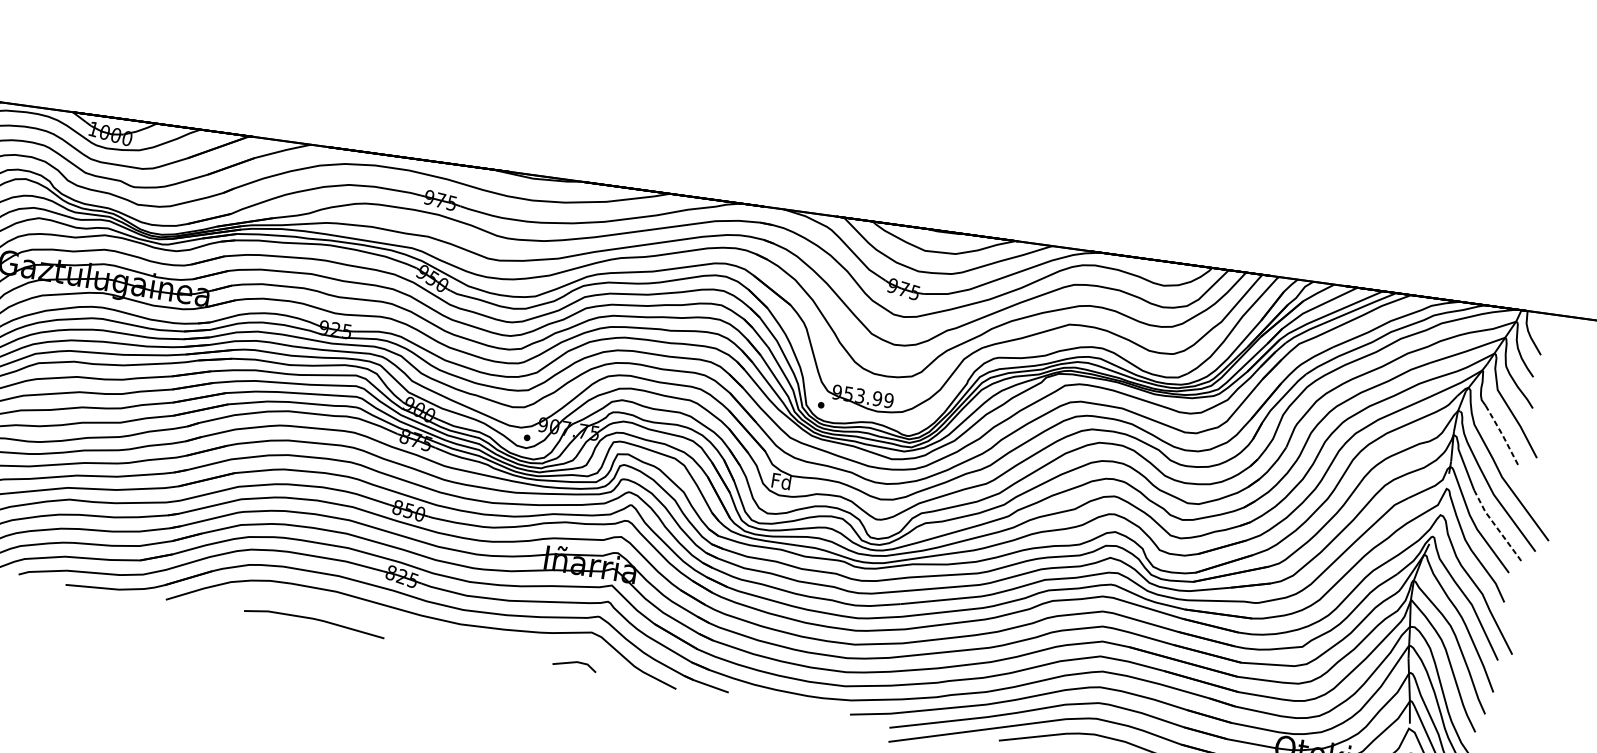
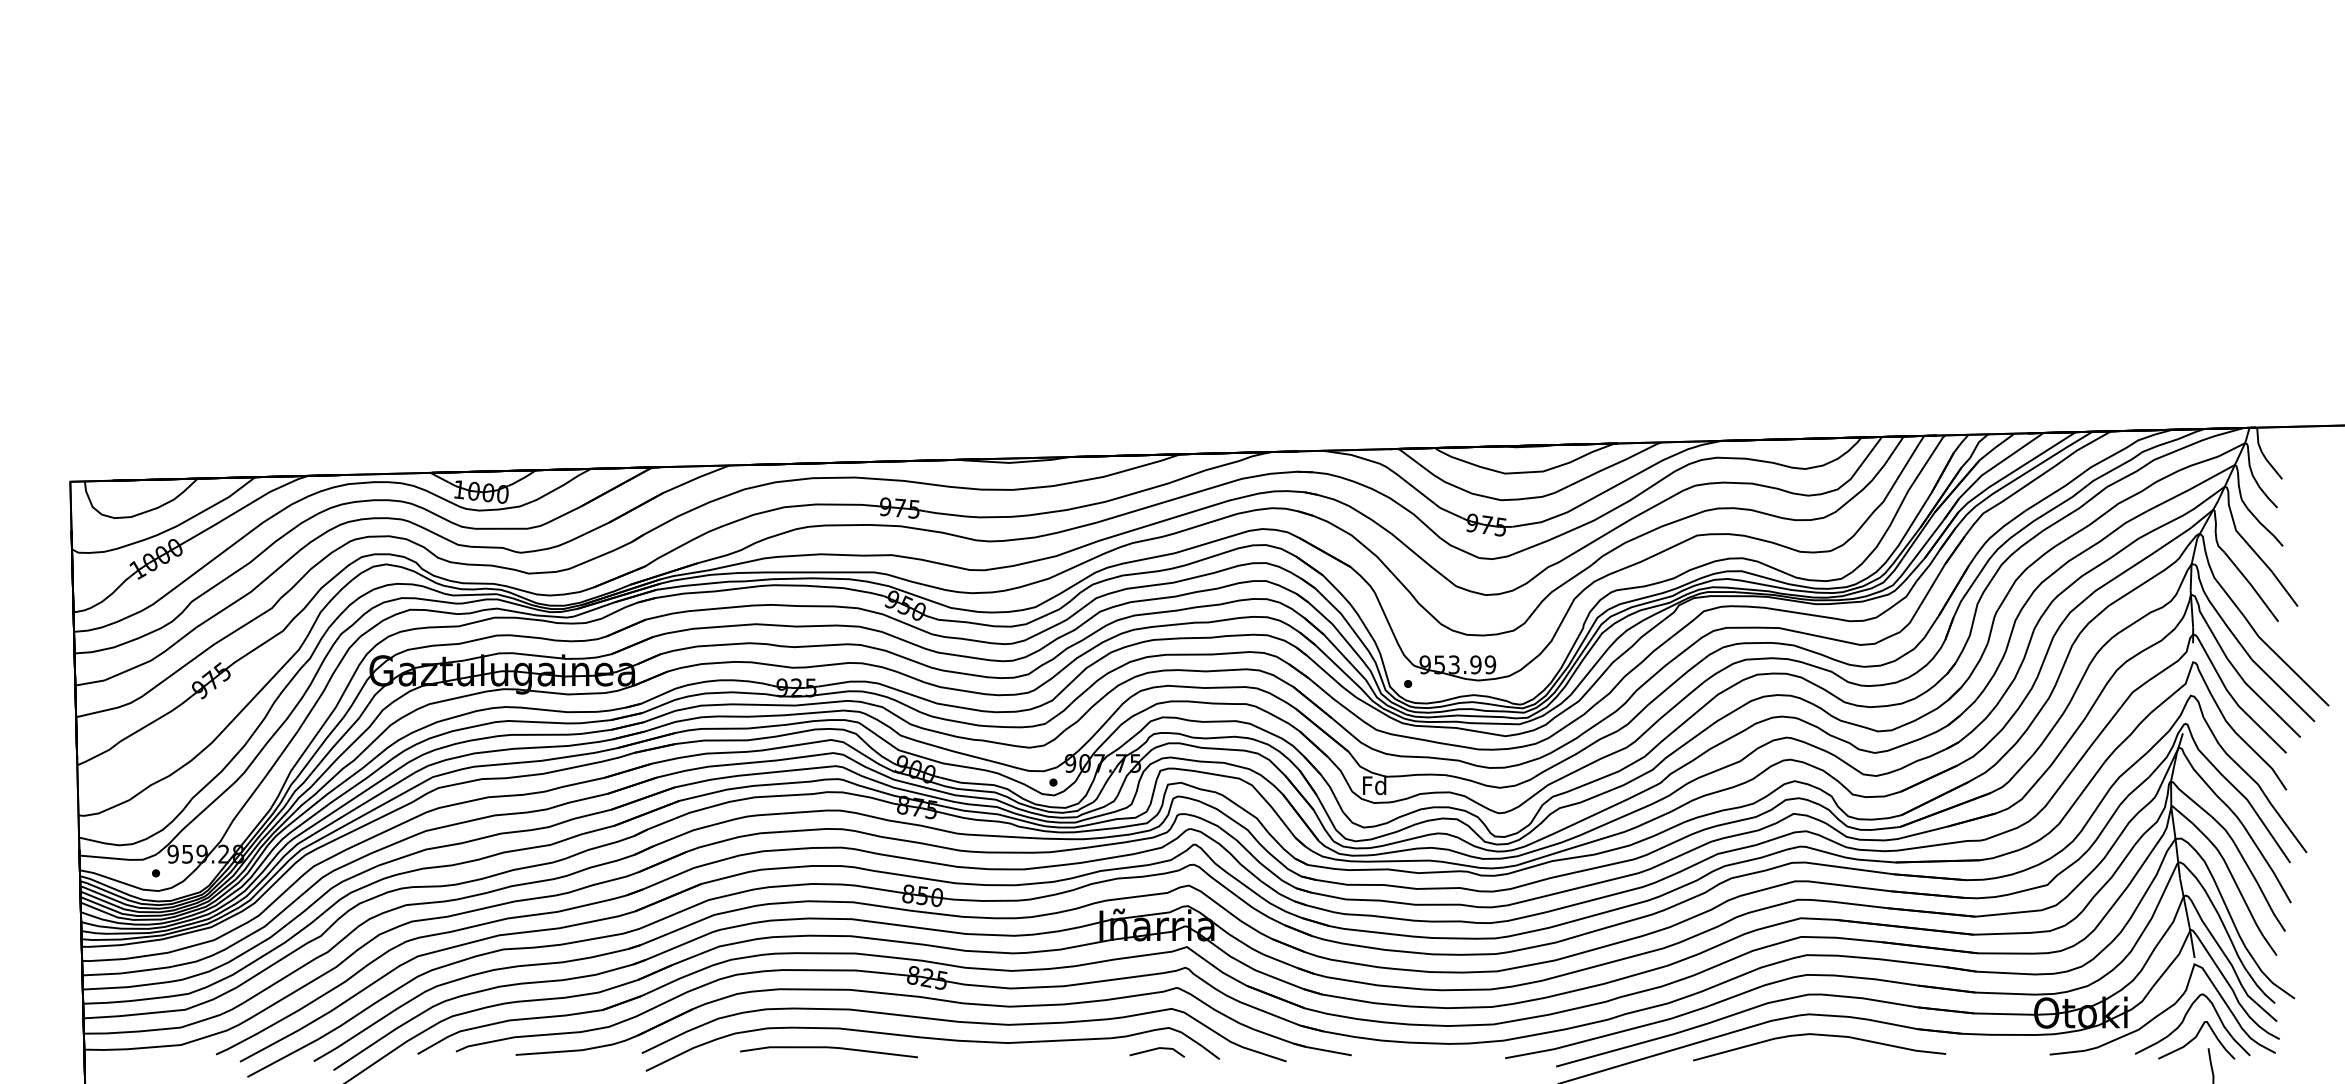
line: (1503, 436) -> (2252, 586), dashed -> solid
line: (1496, 527) -> (2261, 699), dashed -> solid
curve: (398, 626) -> (932, 1039), added

